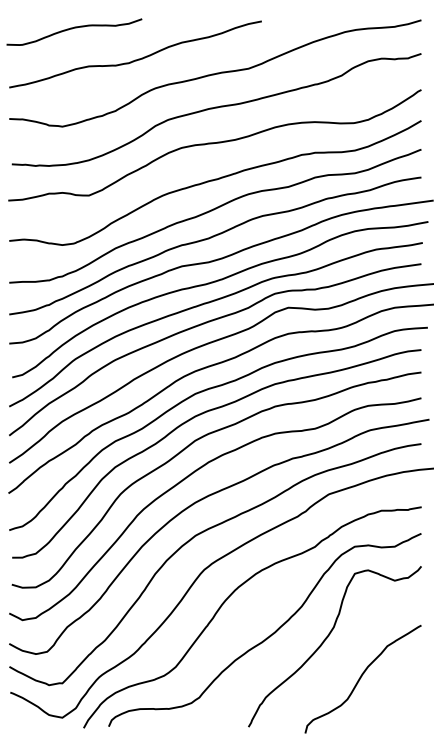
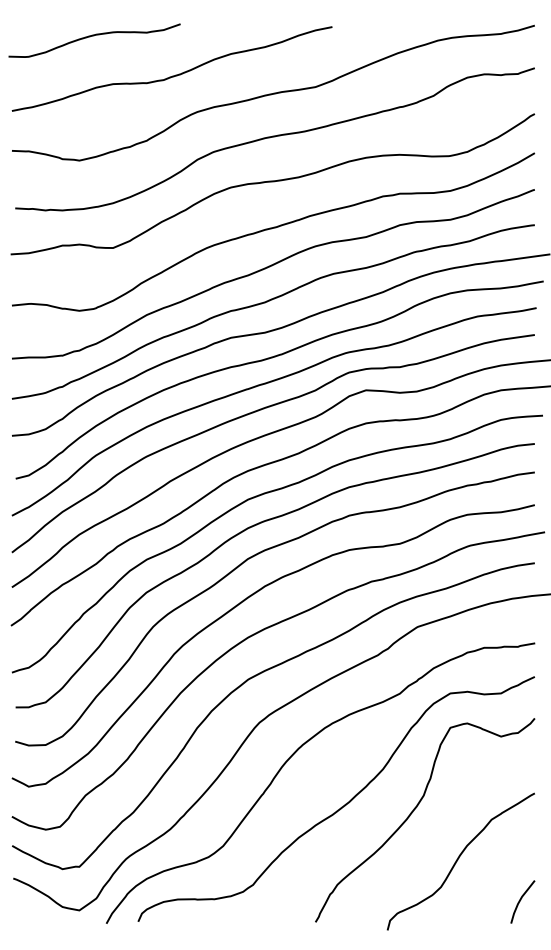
curve: (410, 710) -> (520, 901), added

